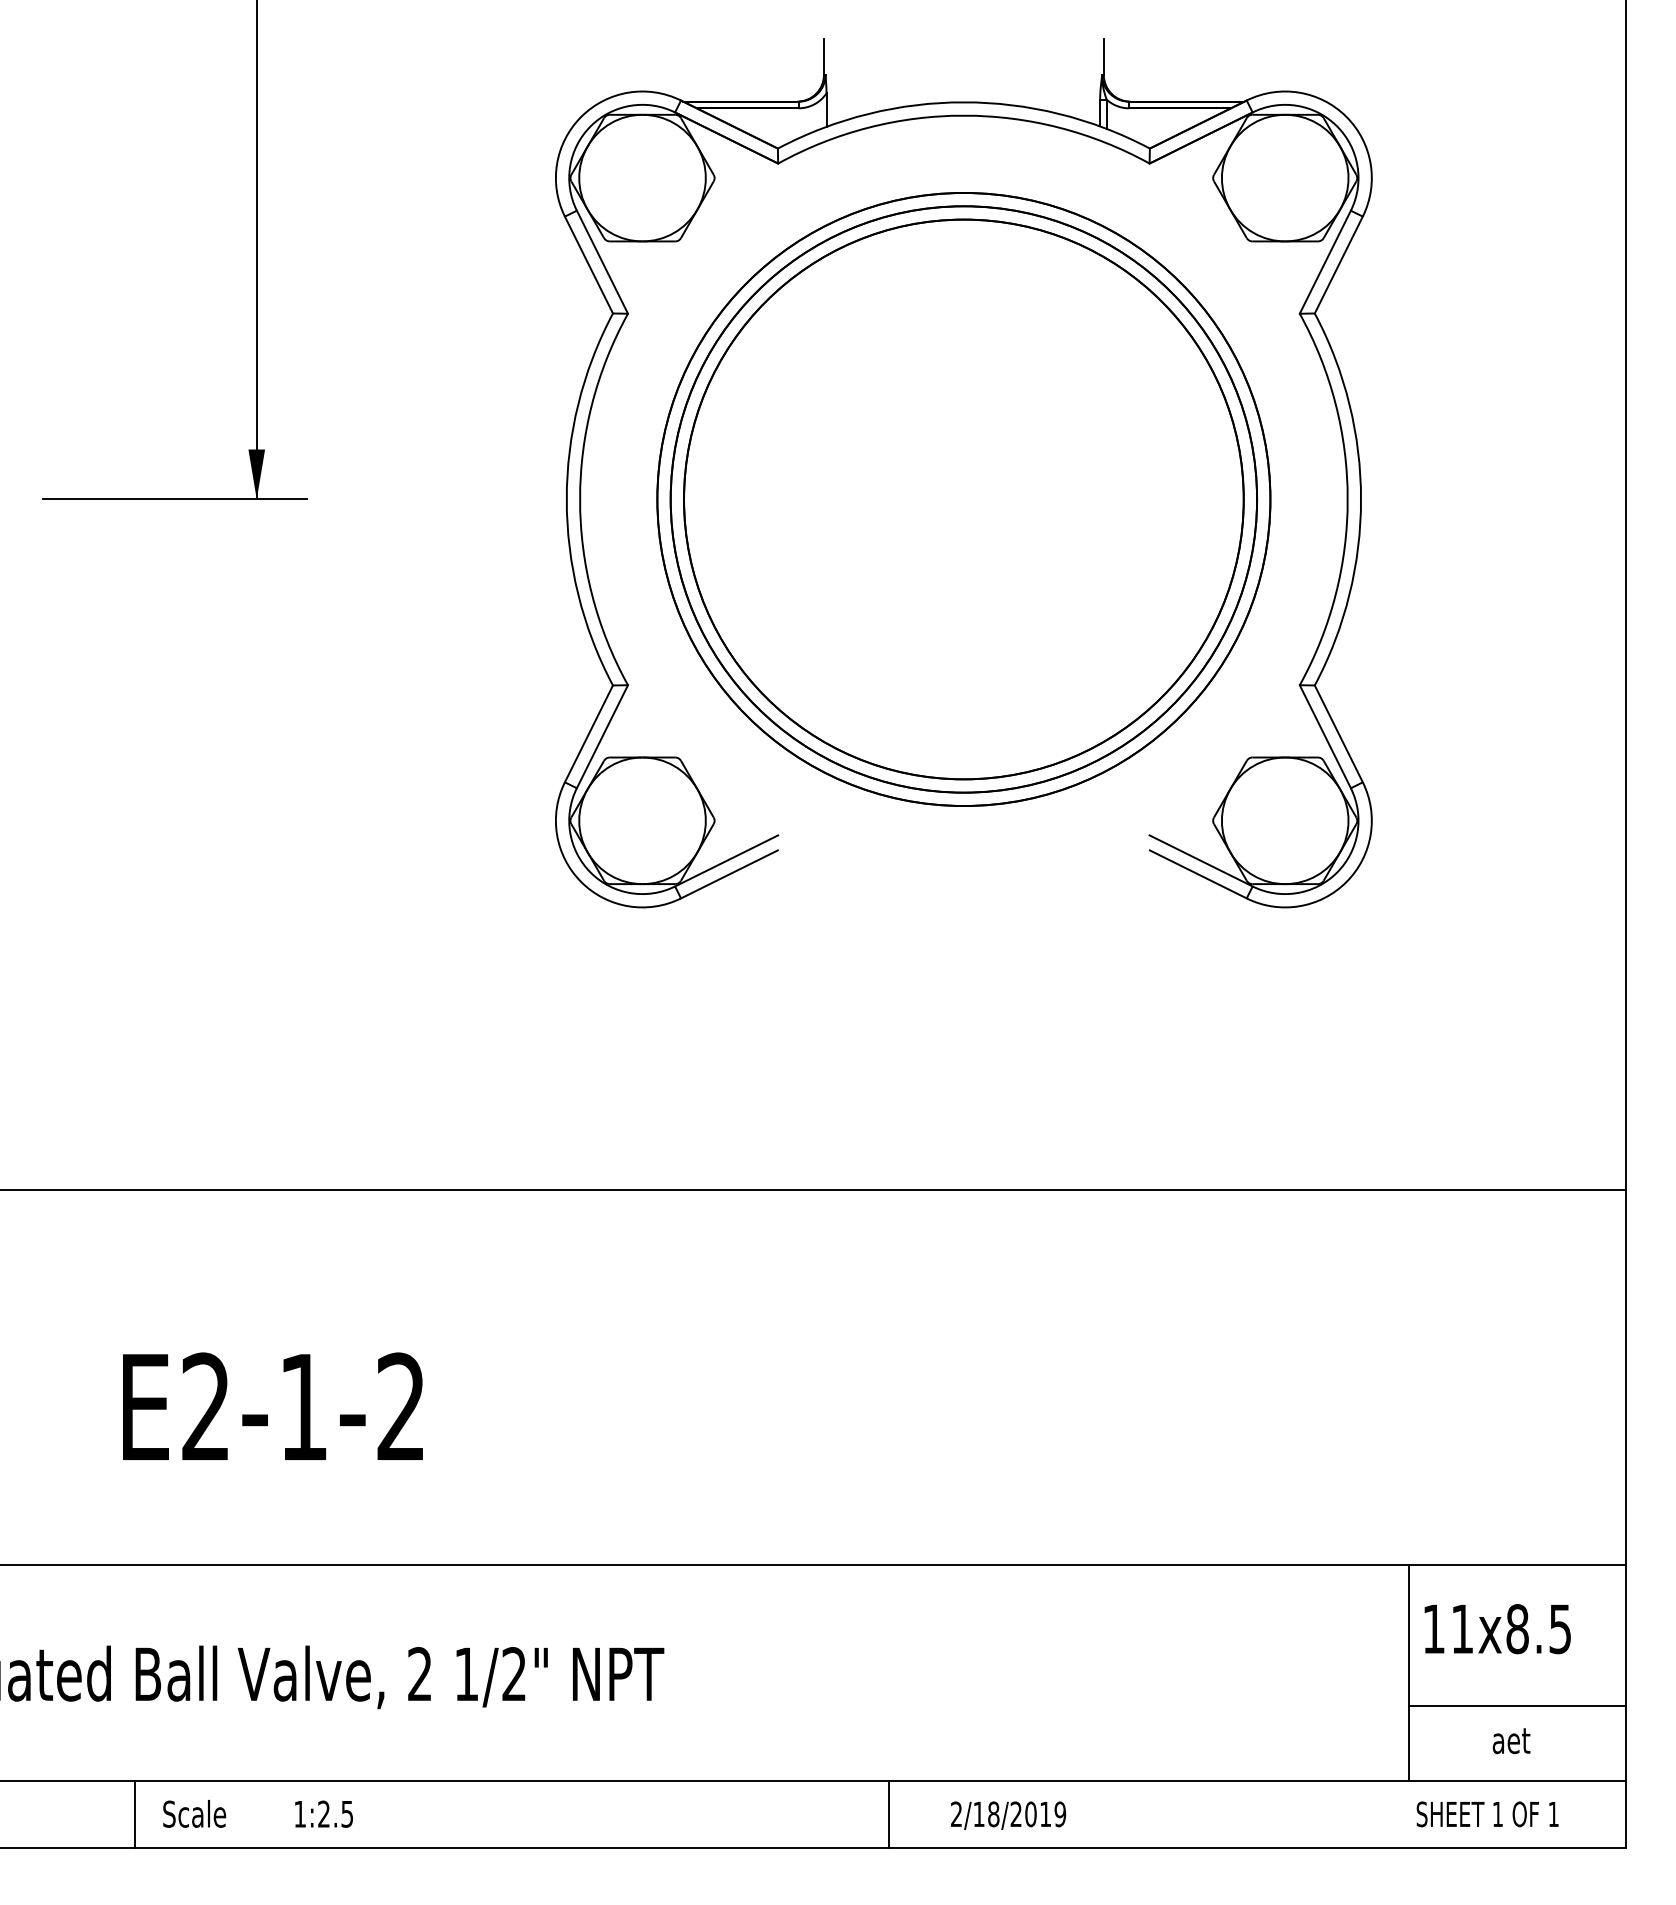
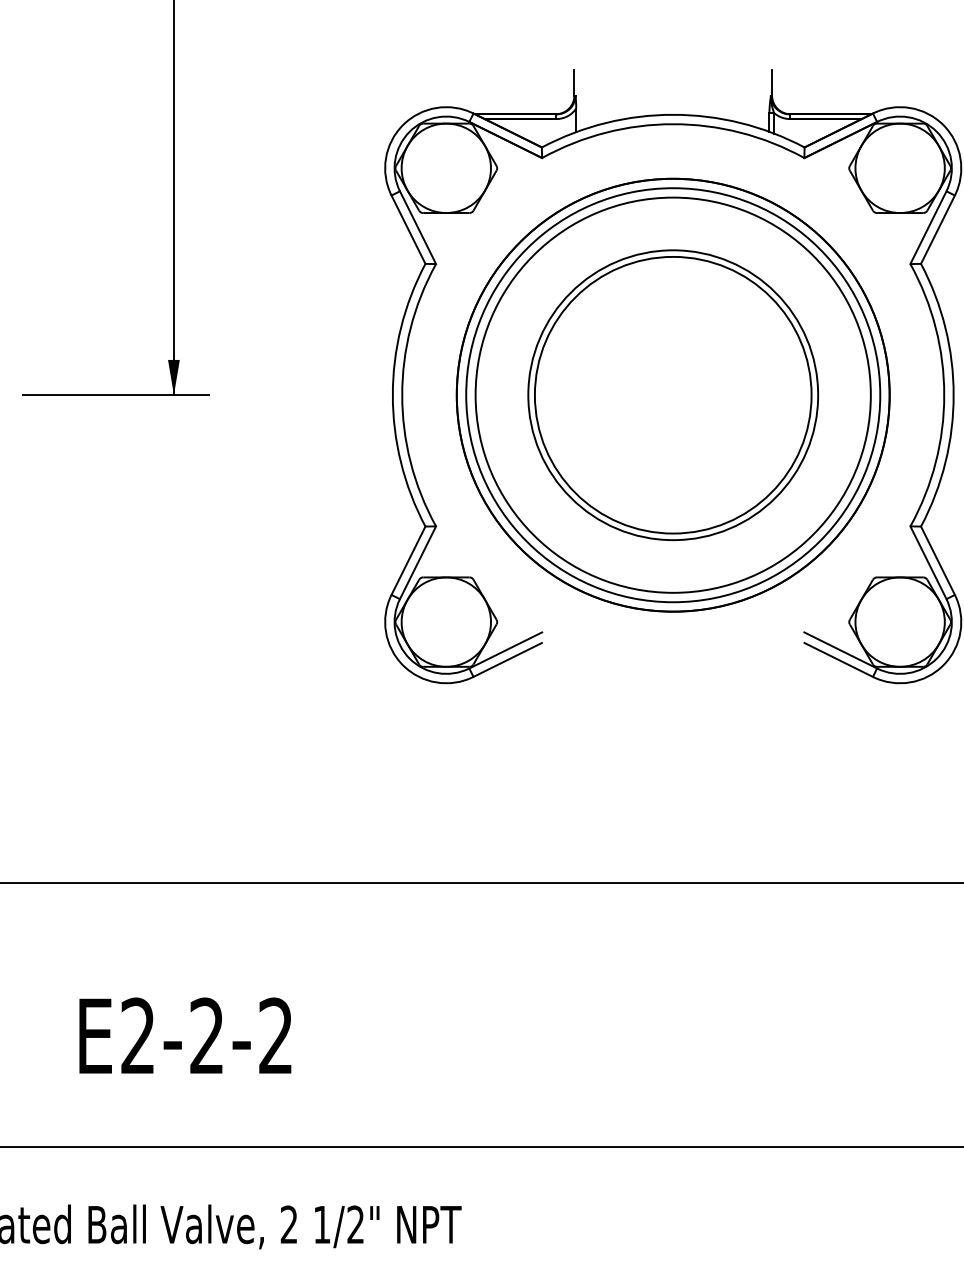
circle: (963, 499) -> (672, 395), size x0.7
circle: (963, 499) -> (672, 395), size x0.7
text: (303, 1405) -> (206, 1034), E2-1-2 -> E2-2-2

